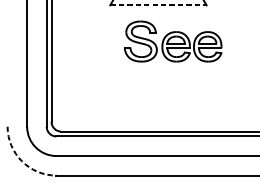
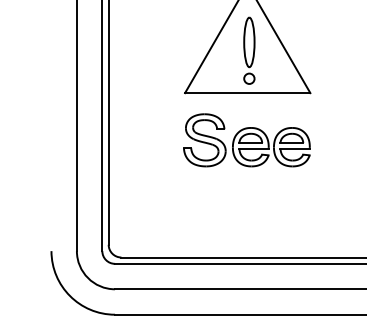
line: (158, 5) -> (247, 93), dashed -> solid
part: (172, 41) -> (246, 140), moved
arc: (22, 161) -> (70, 296), dashed -> solid

